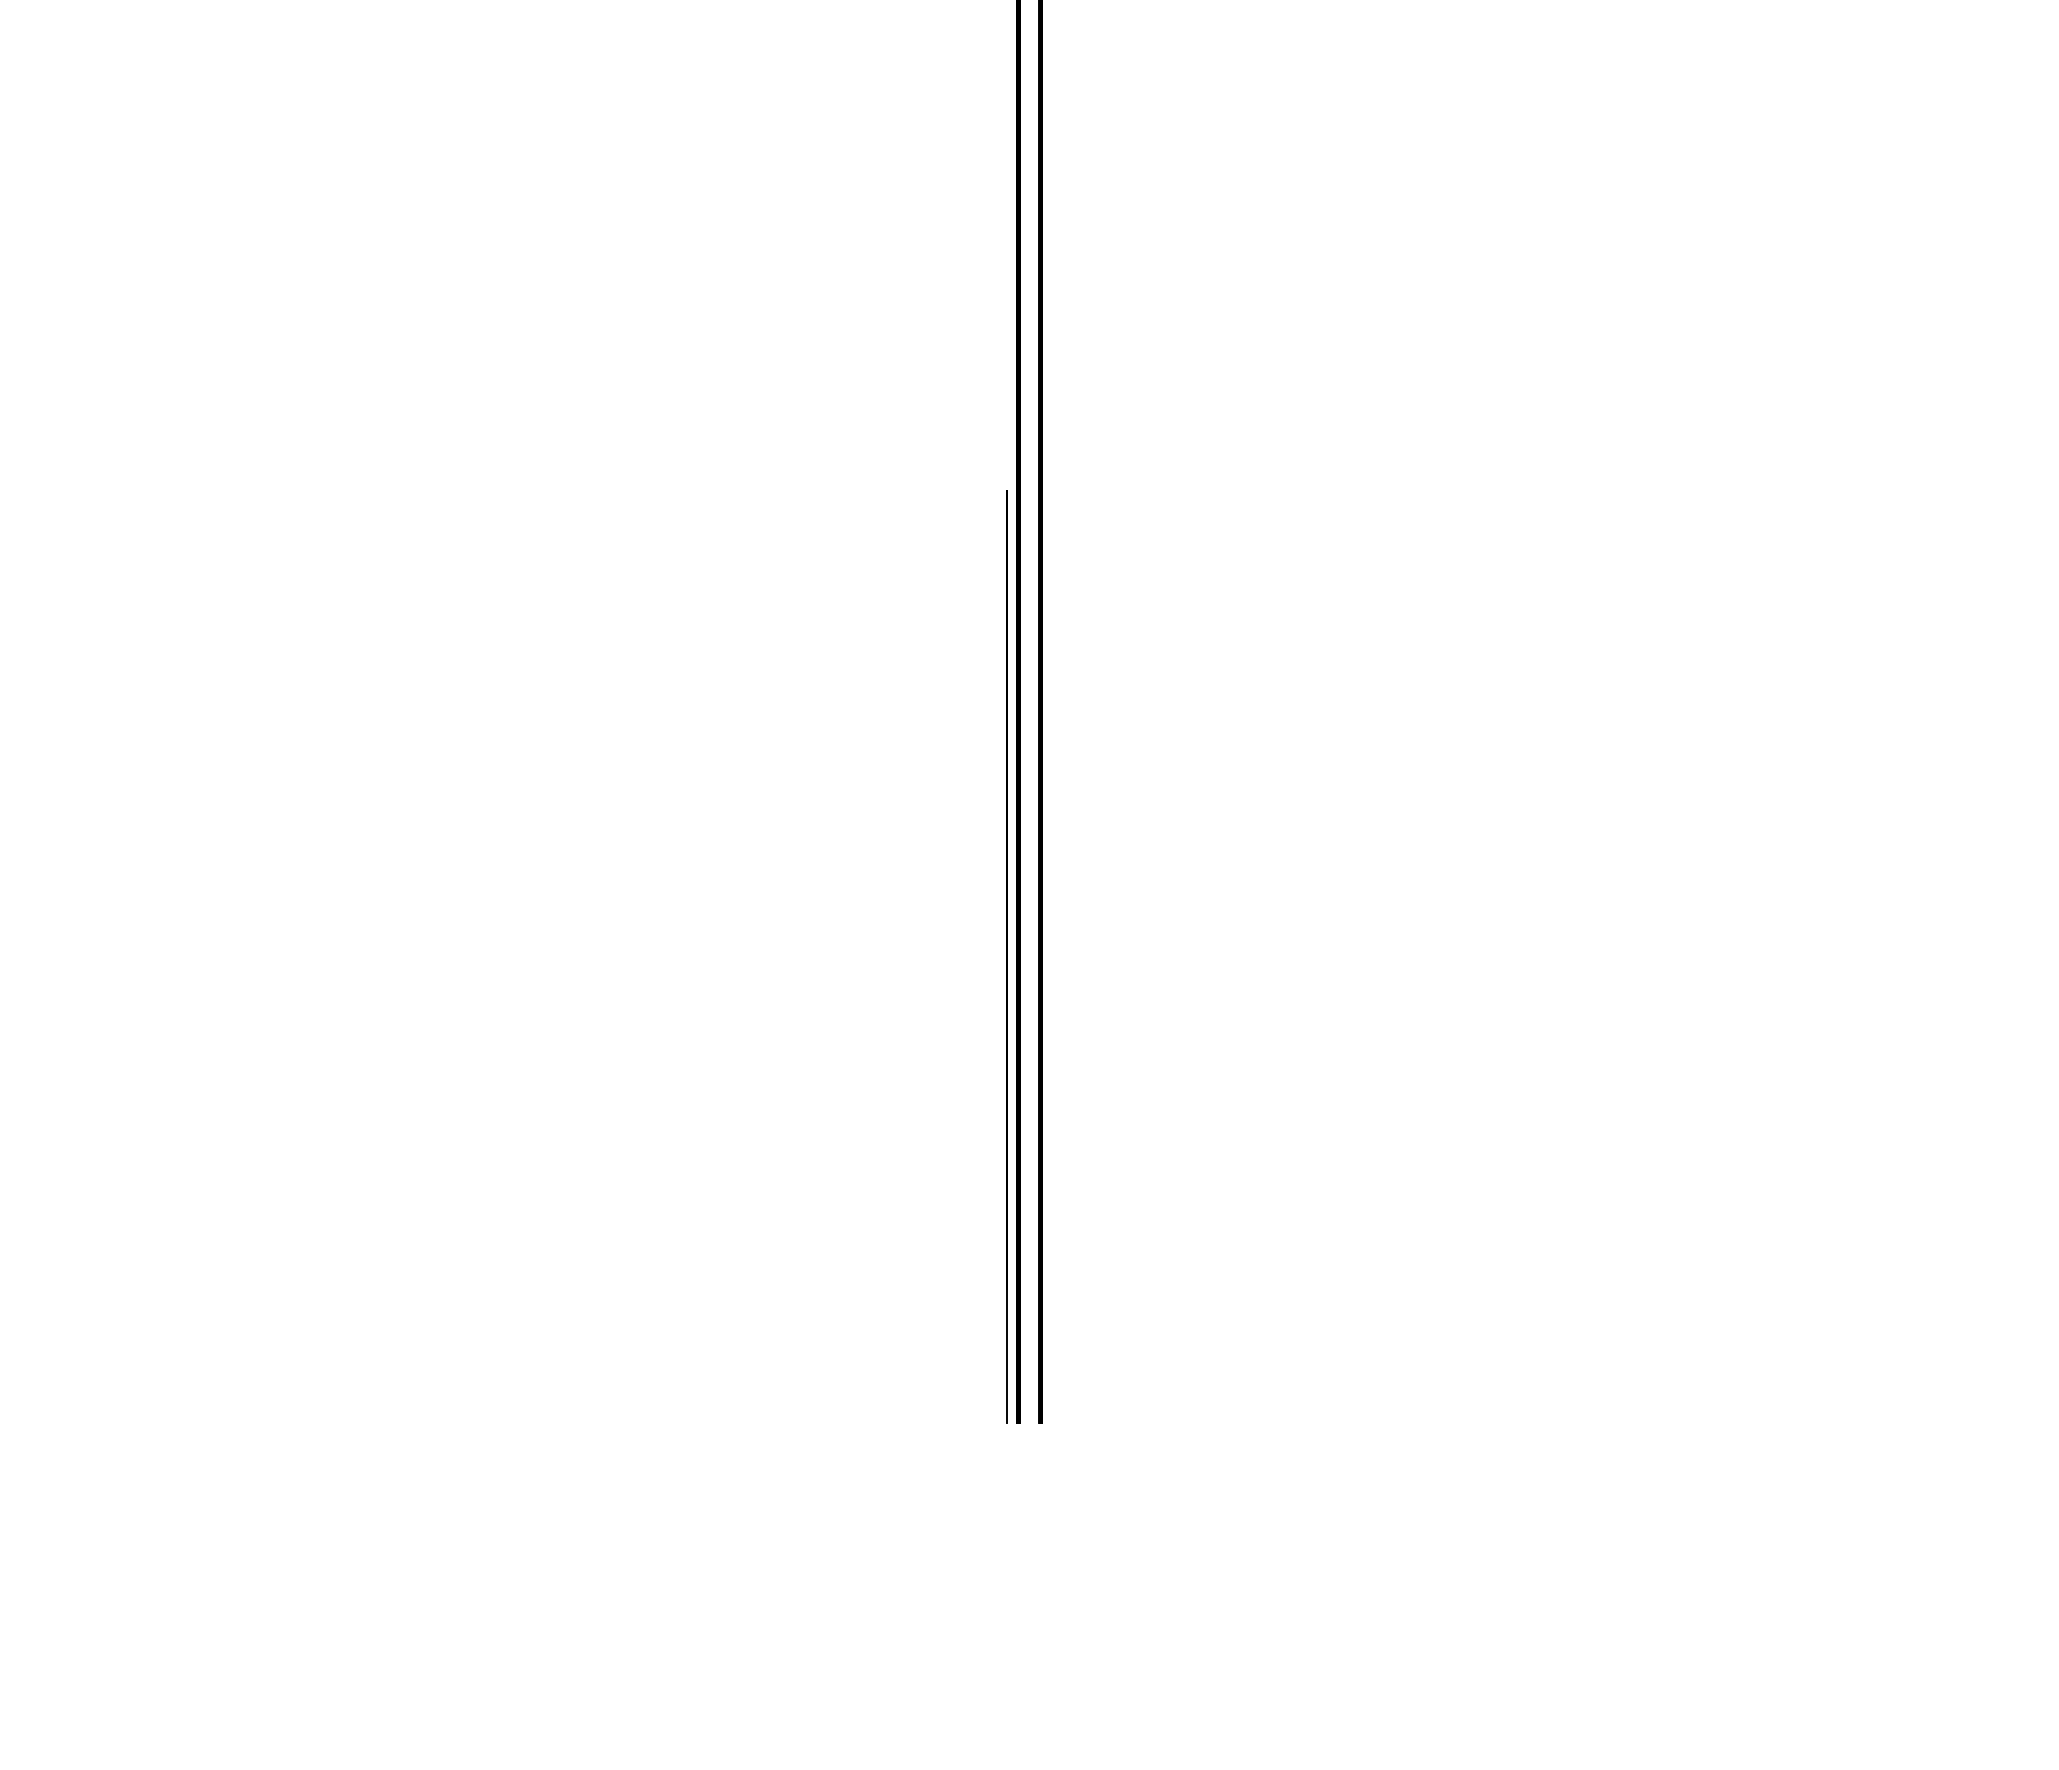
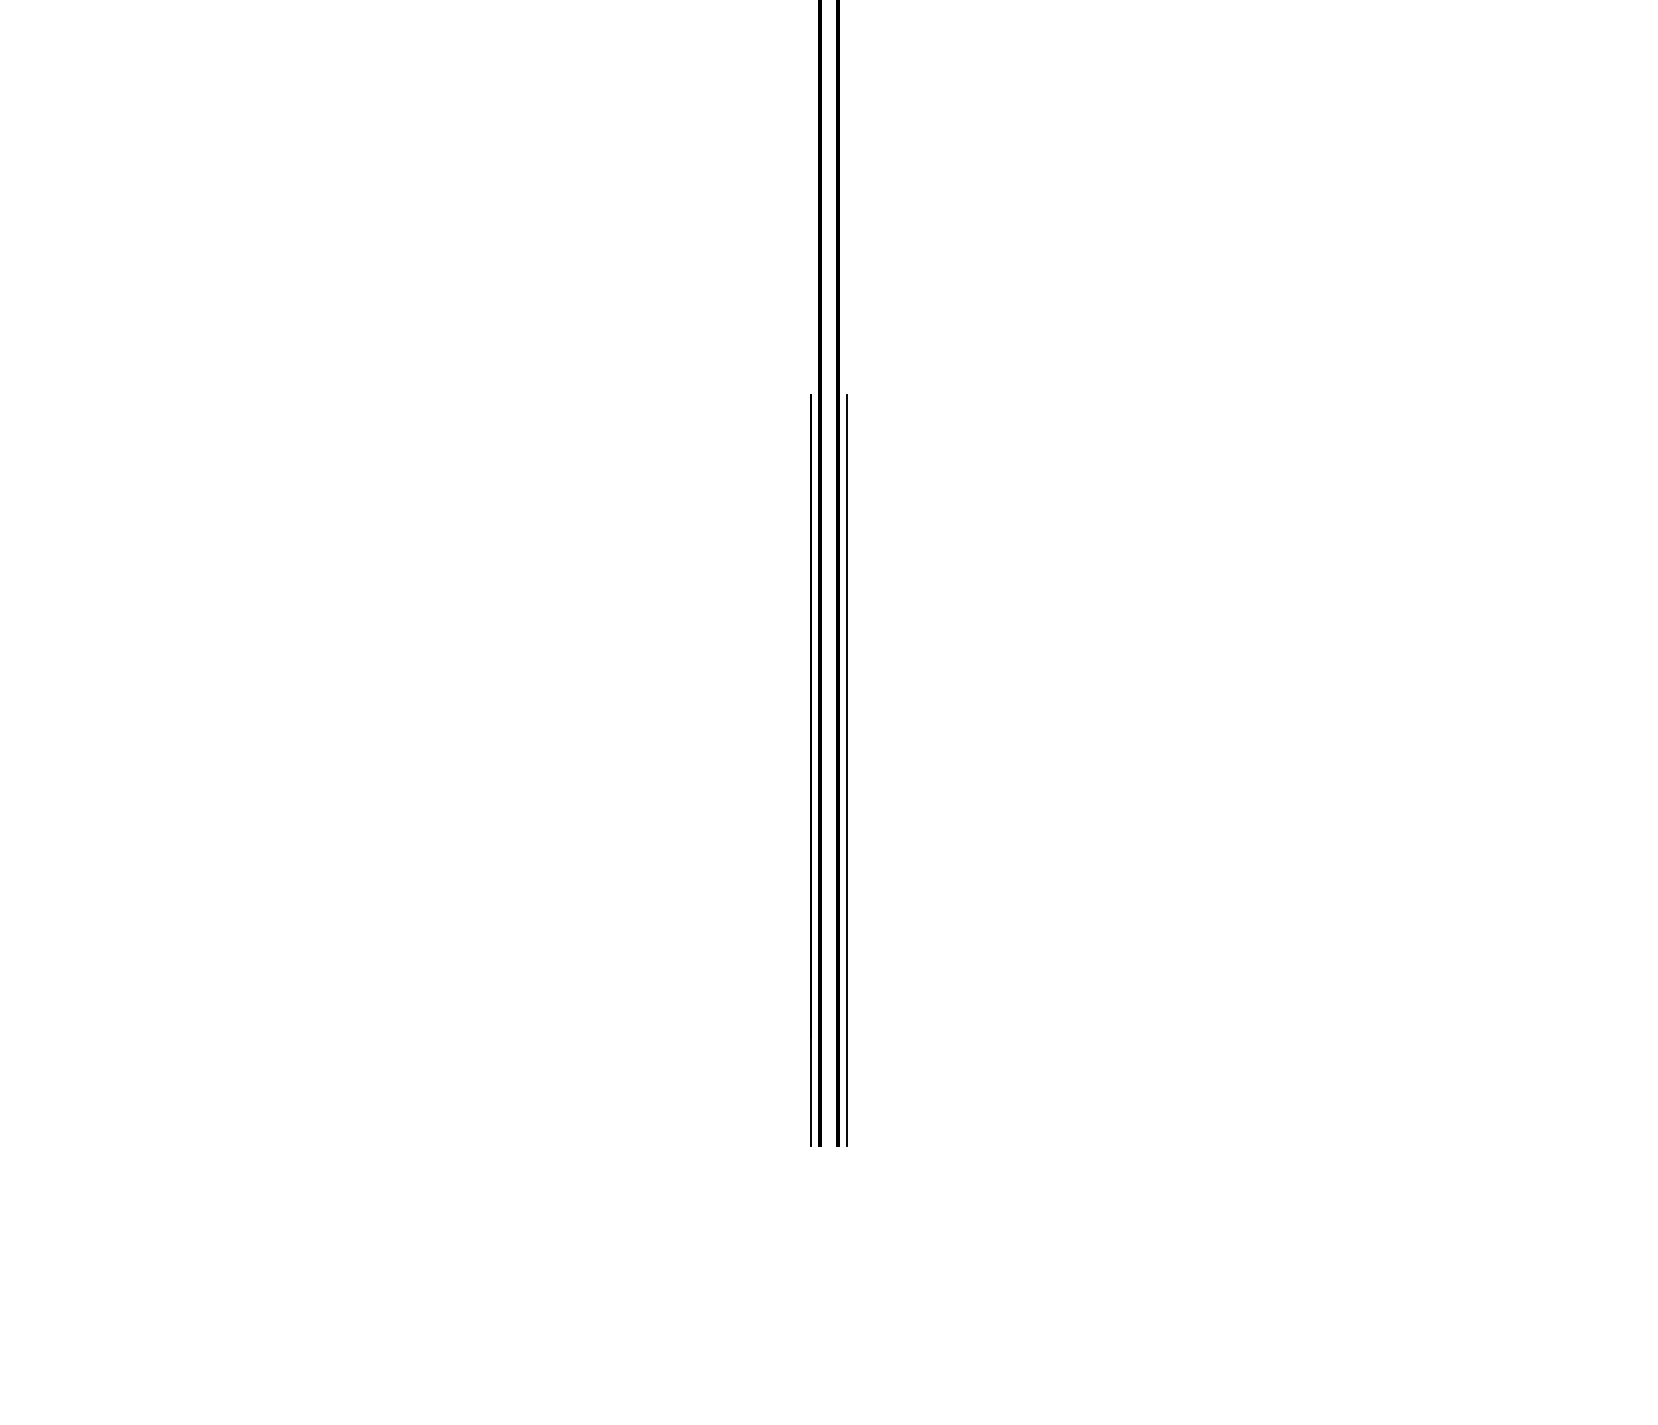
line: (1052, 957) -> (847, 770), added

